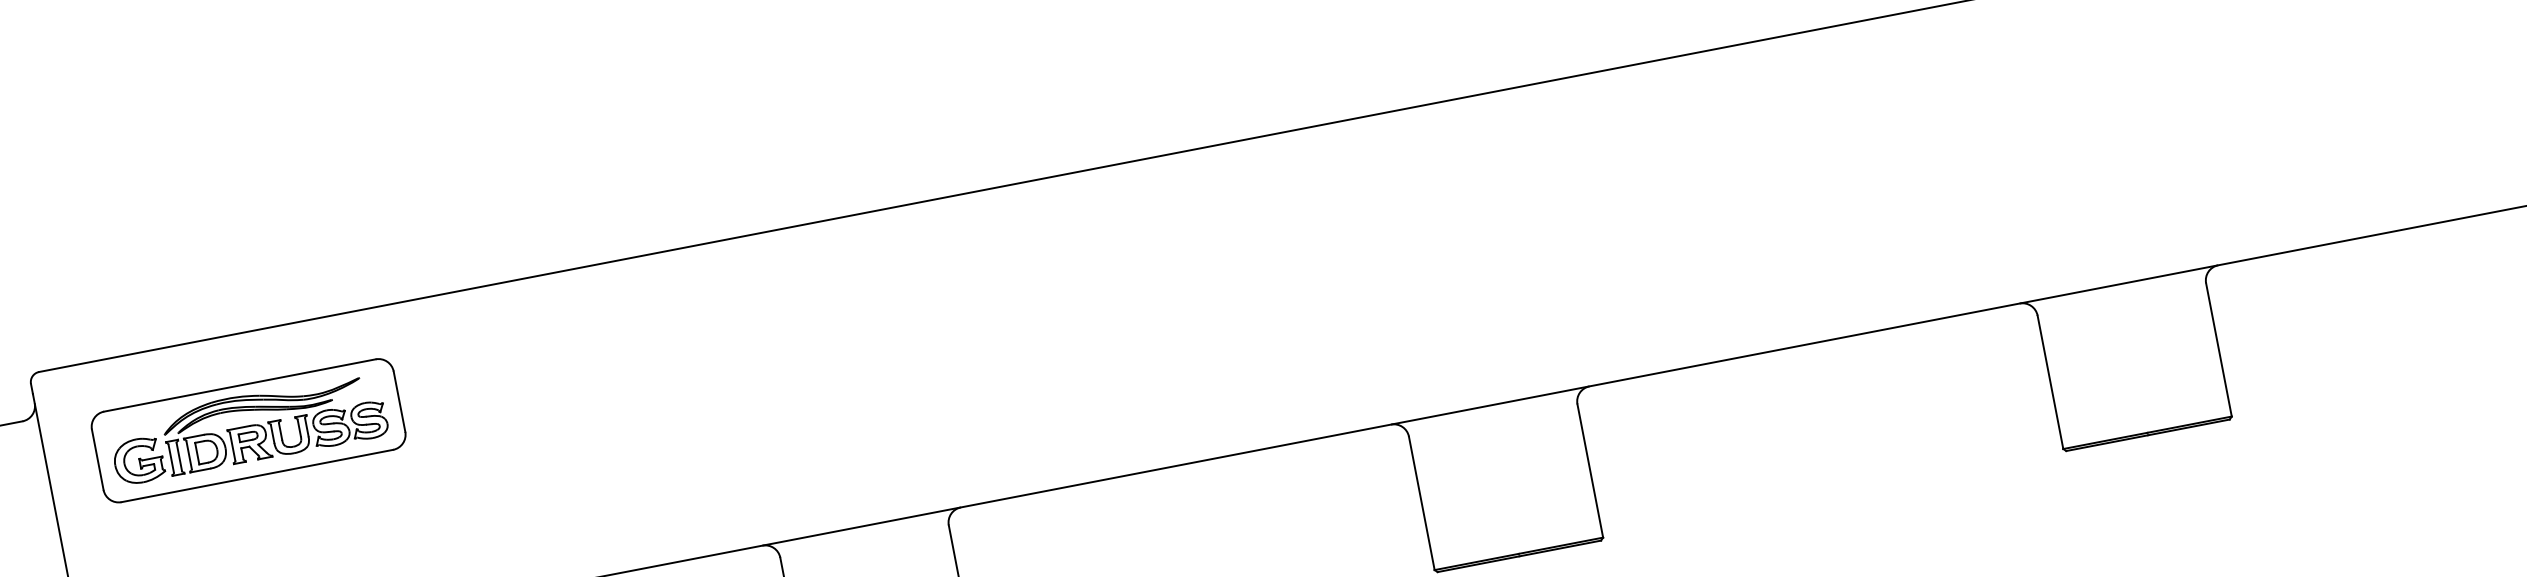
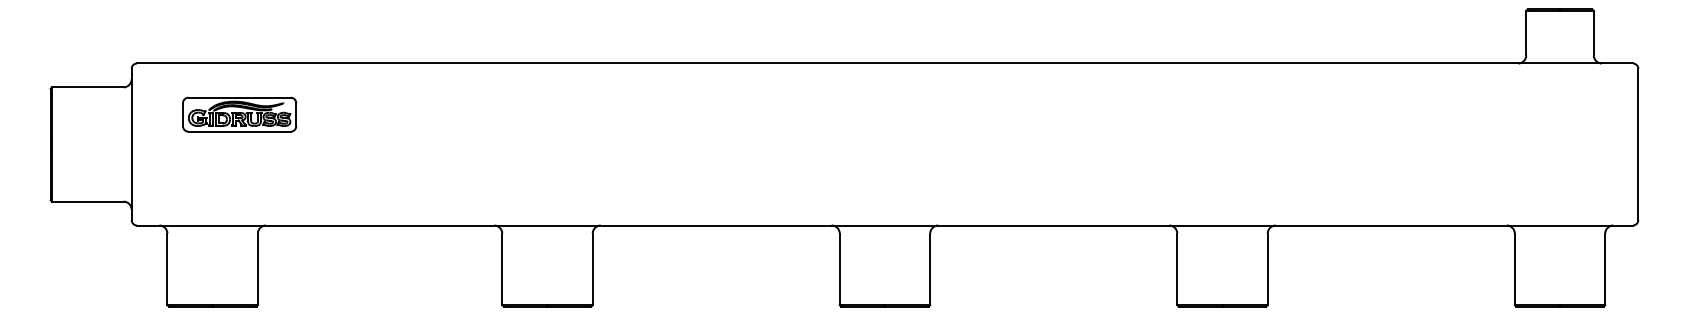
part: (248, 430) -> (239, 114), size x0.7

